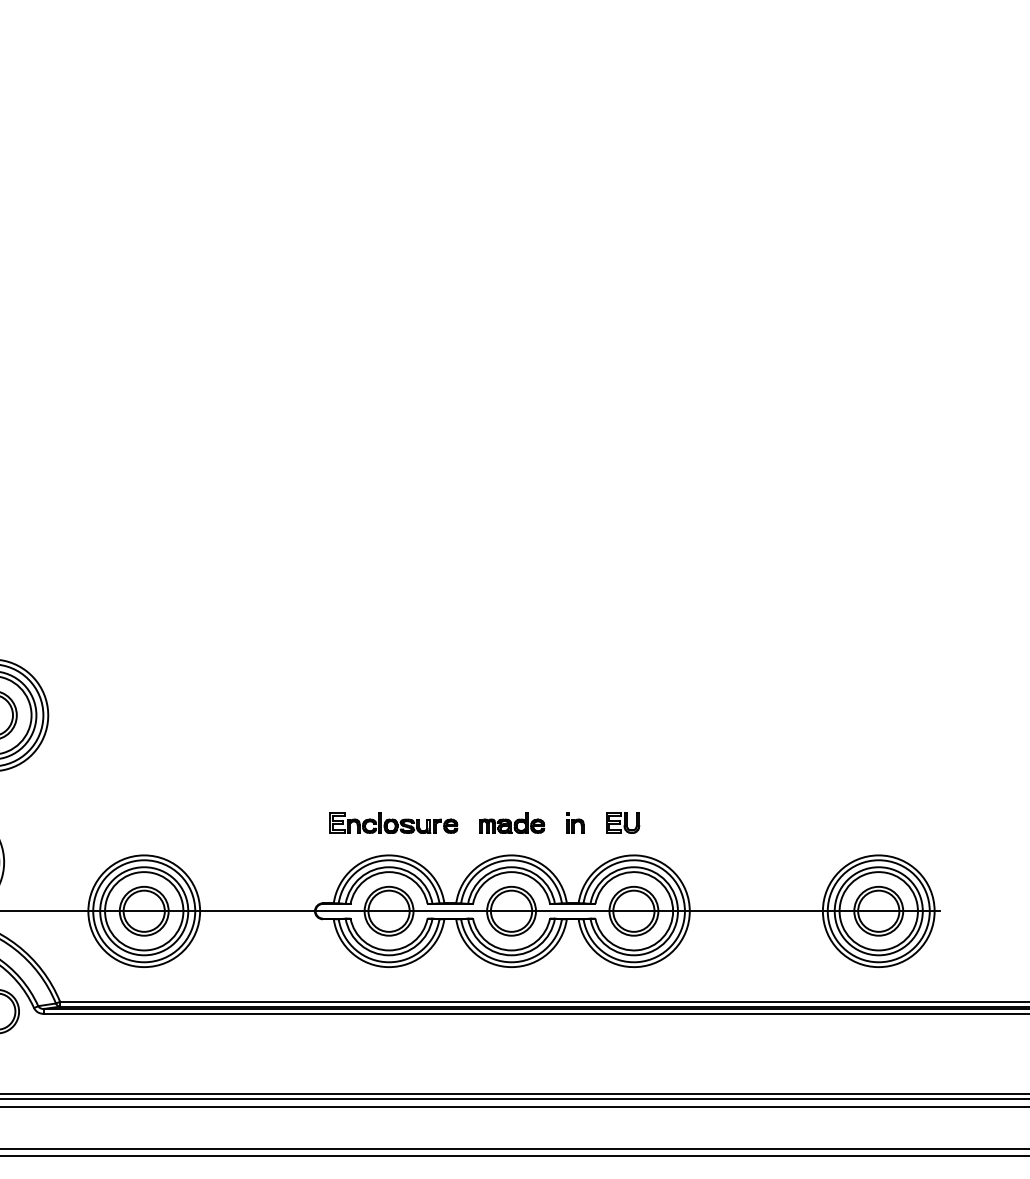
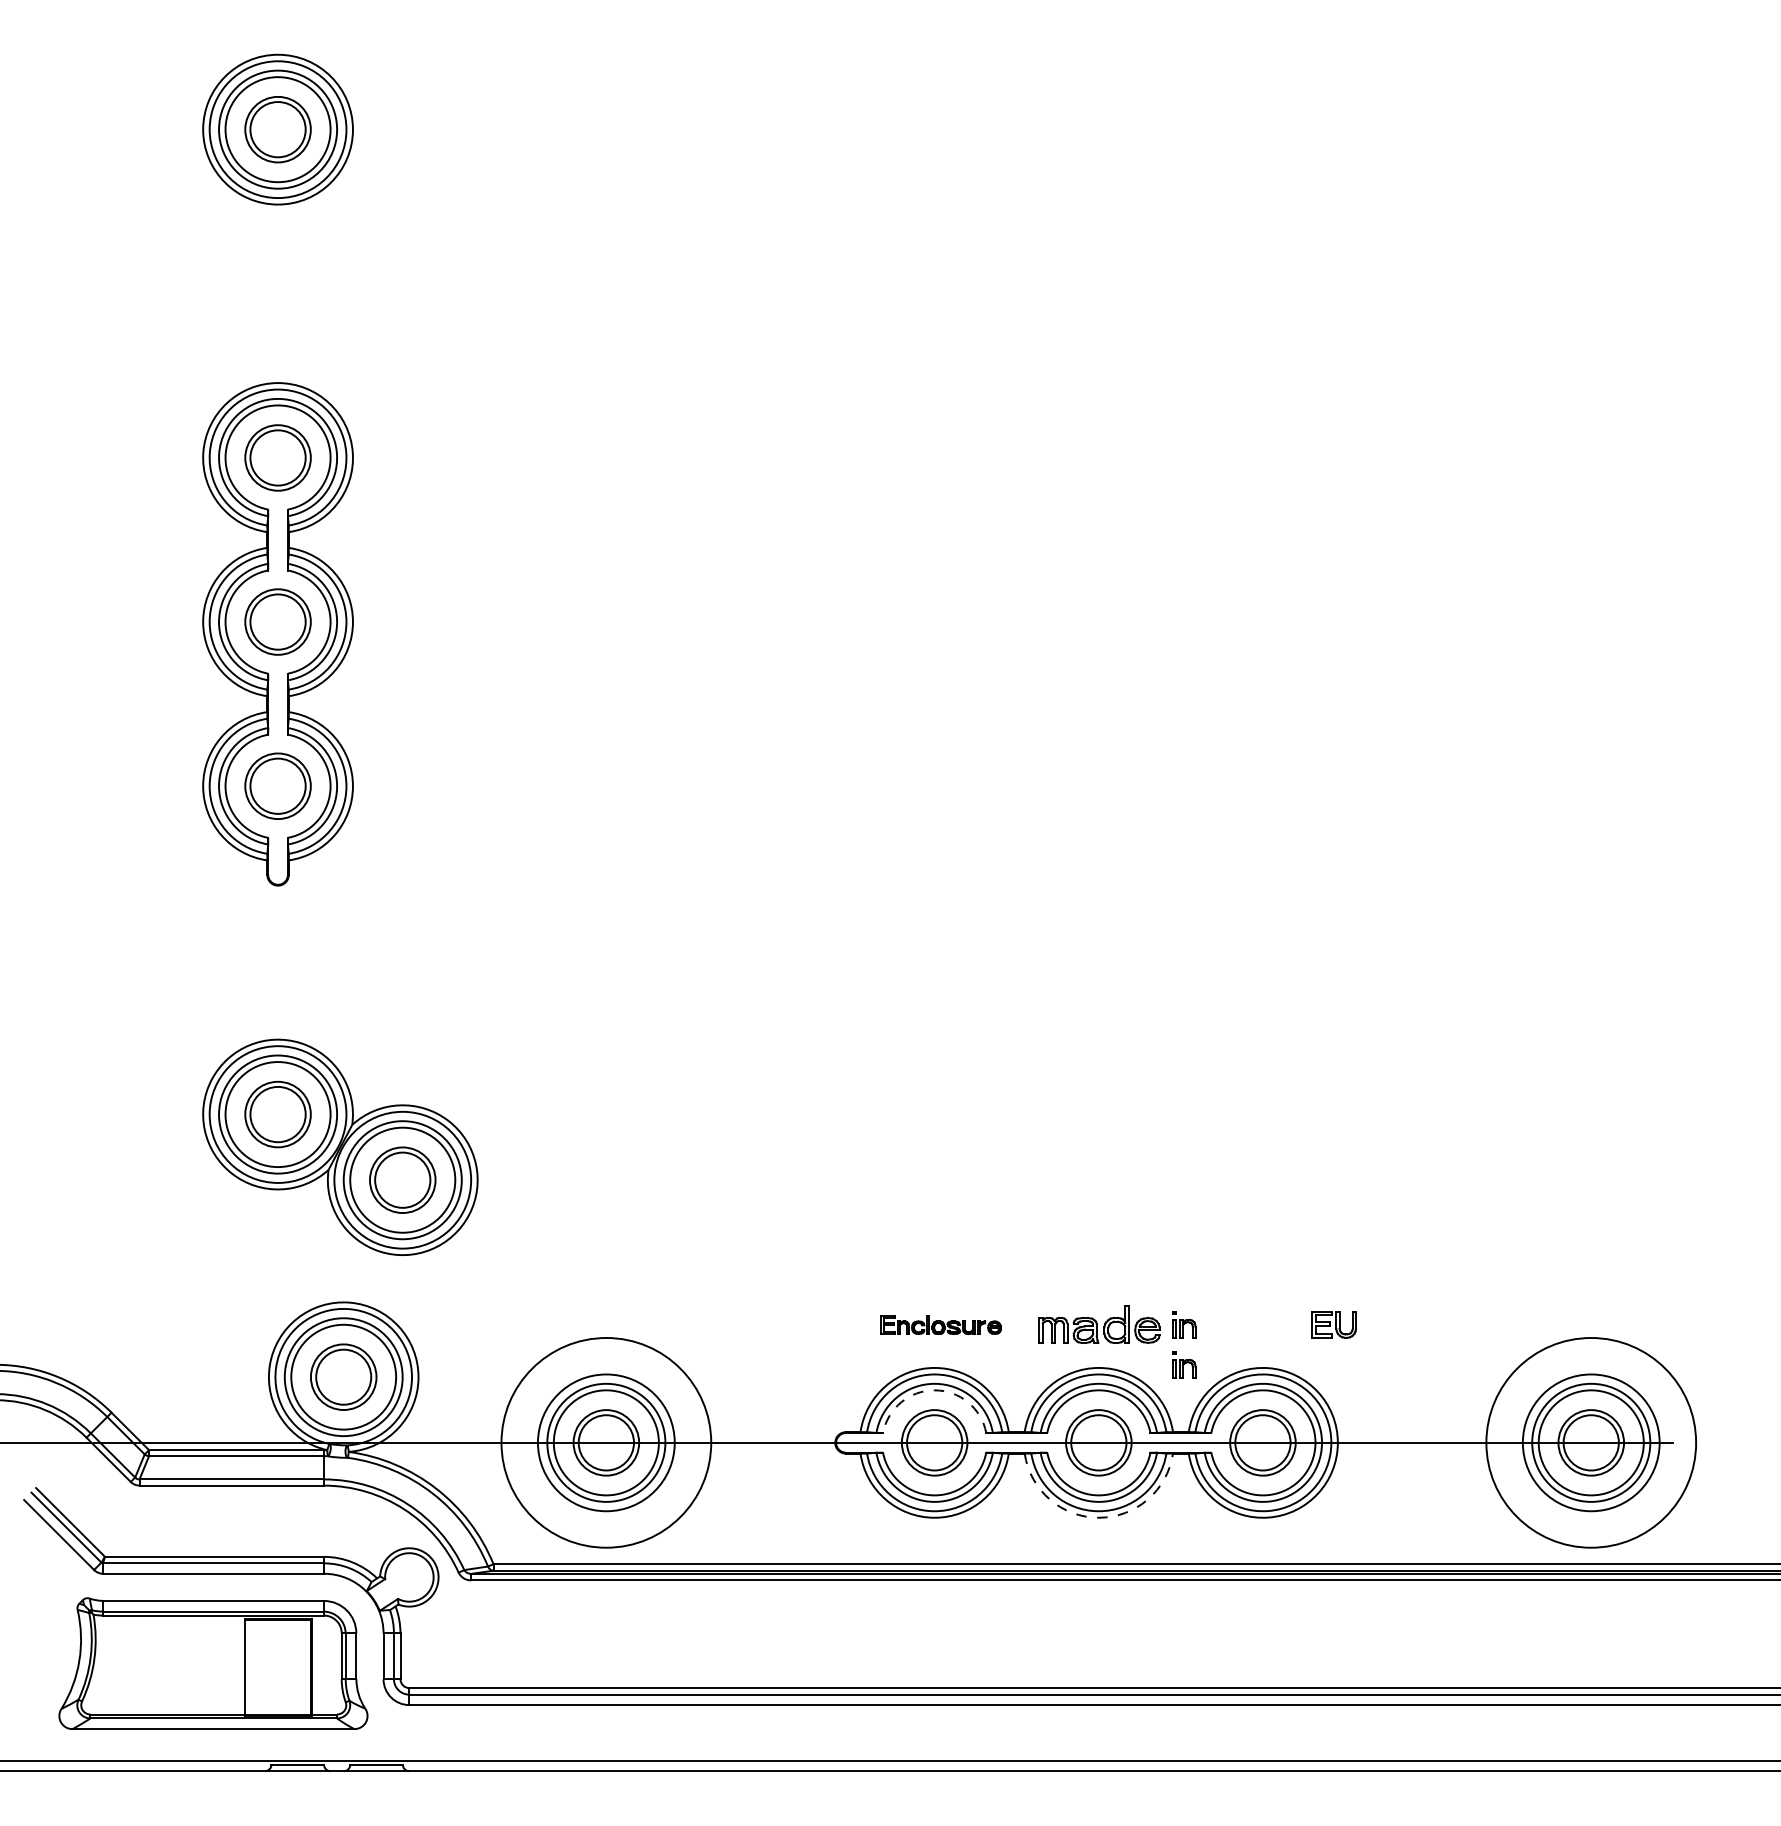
part: (393, 823) -> (940, 1324), size x0.7
part: (512, 823) -> (1099, 1324), size x1.4
part: (623, 823) -> (1334, 1324), moved
part: (575, 852) -> (1184, 1364), added
arc: (388, 872) -> (934, 1390), solid -> dashed
circle: (144, 911) -> (606, 1442), size x1.4
circle: (878, 911) -> (1591, 1442), size x1.4
arc: (511, 966) -> (1098, 1517), solid -> dashed

